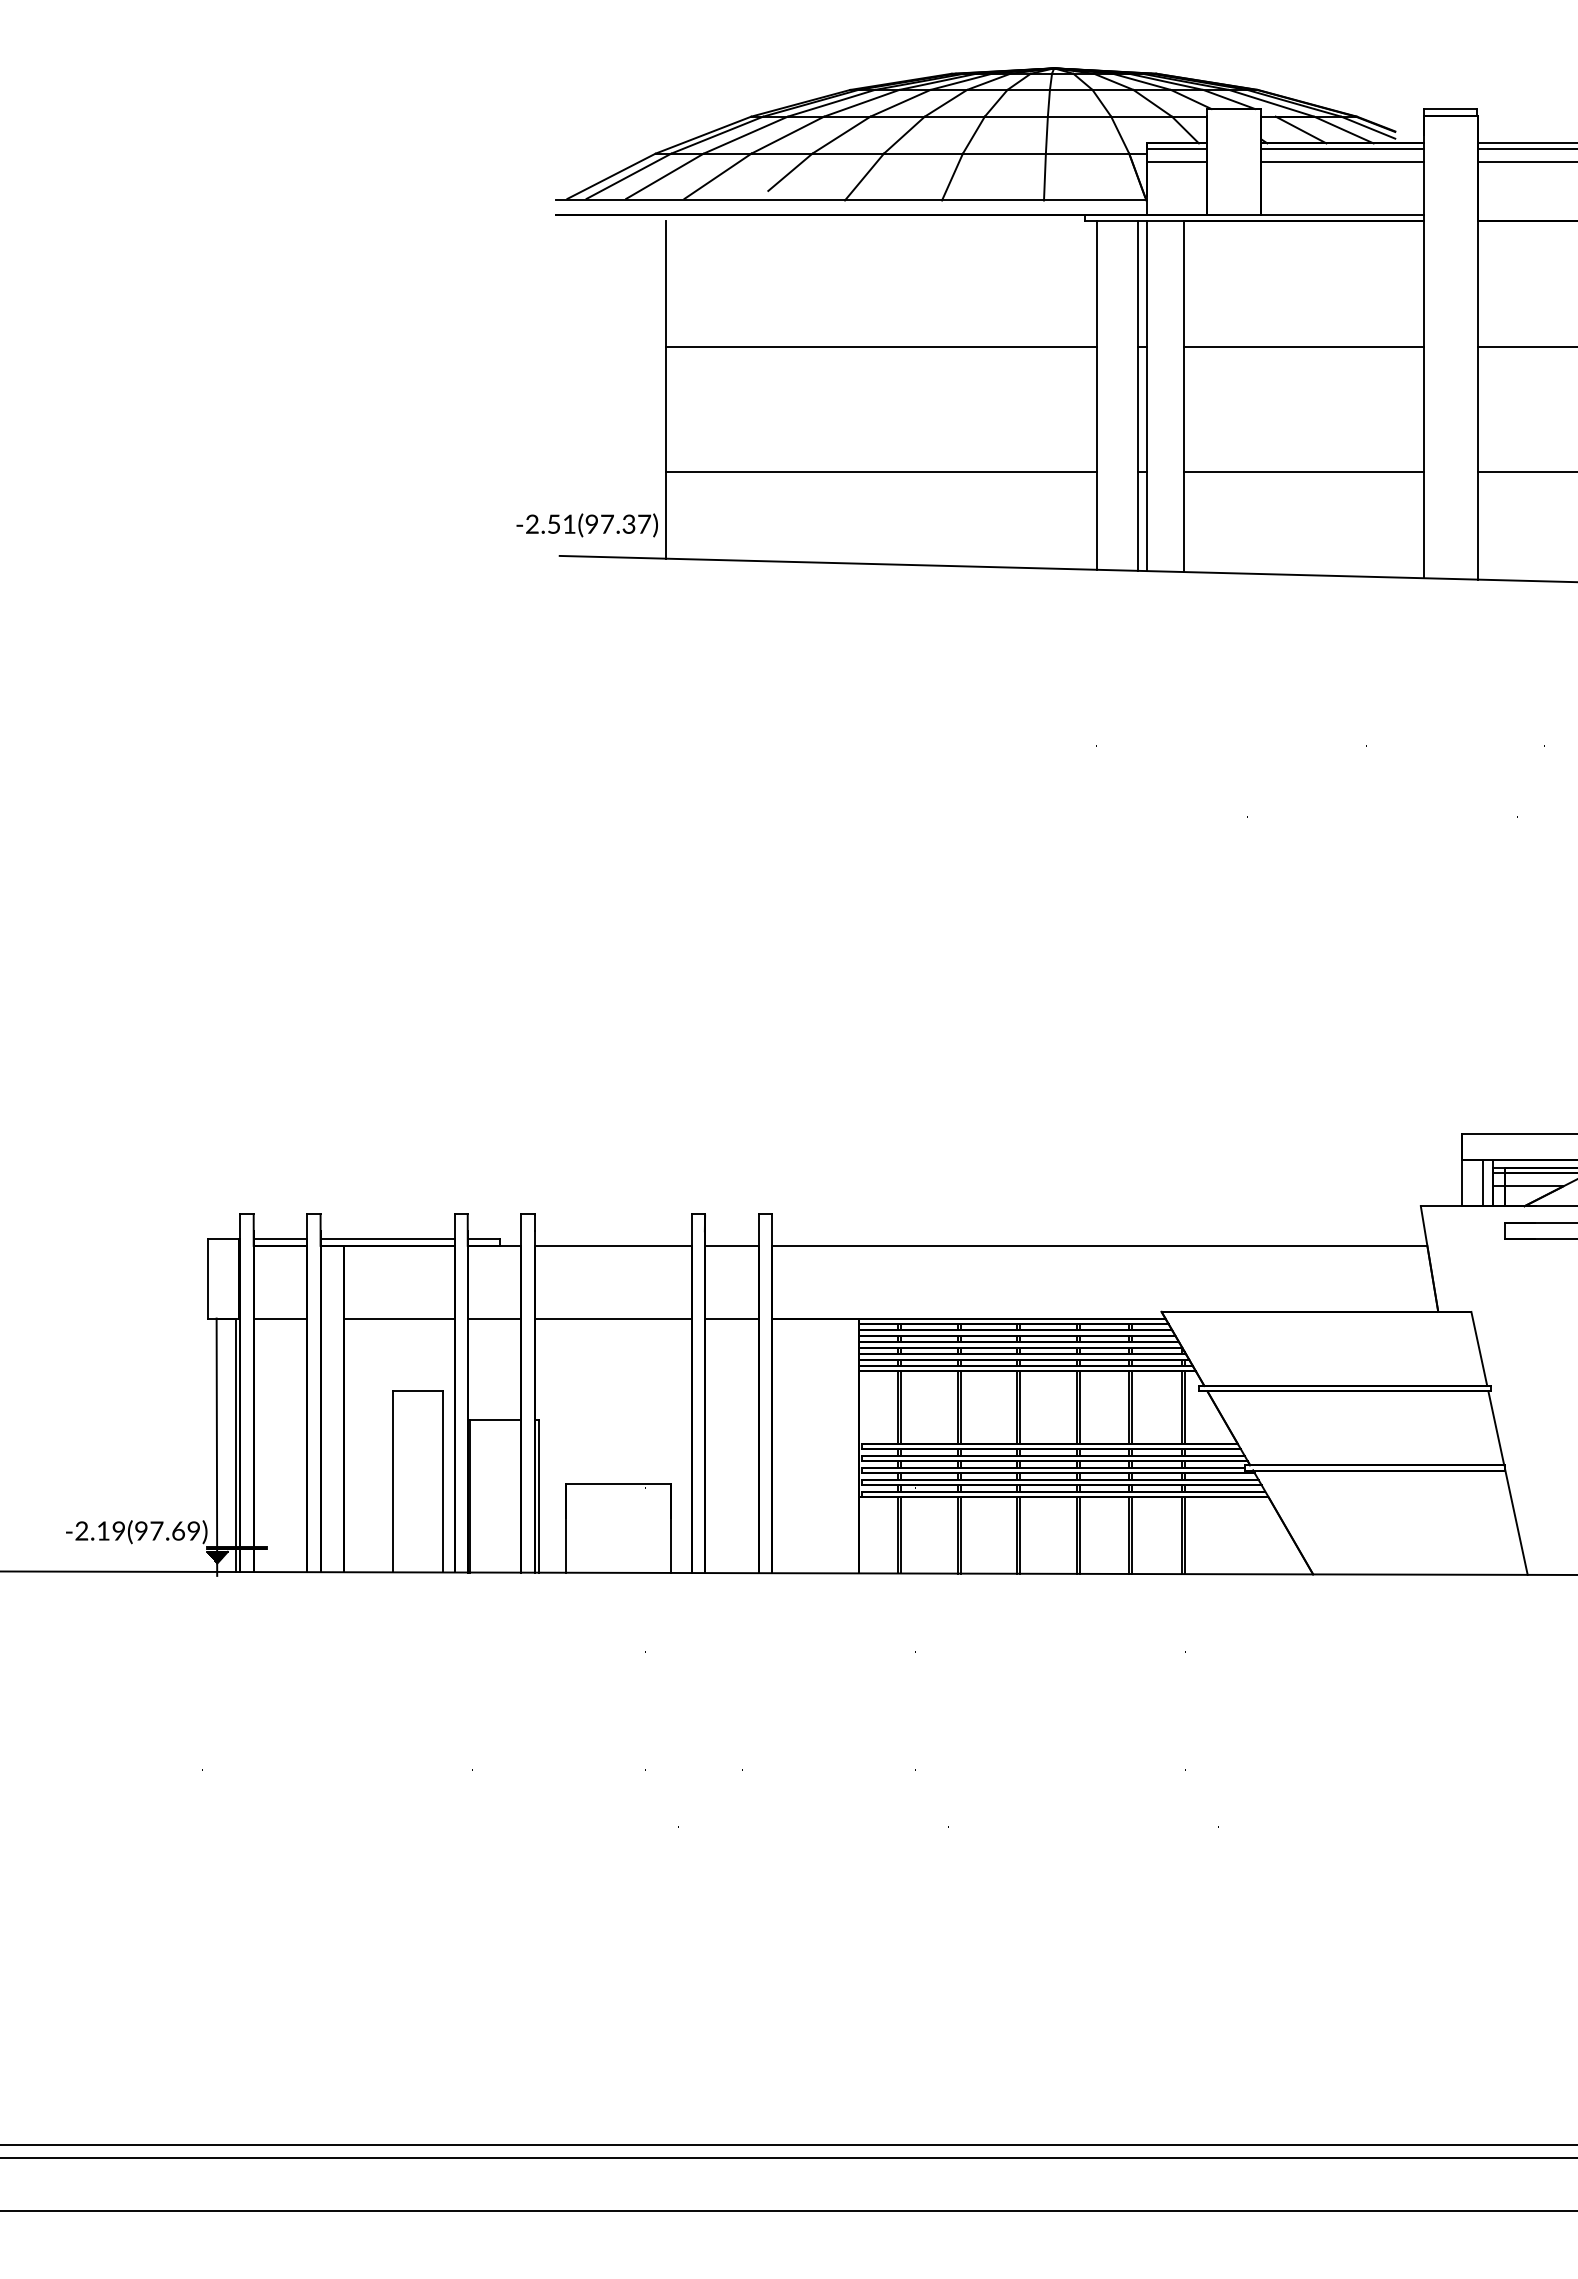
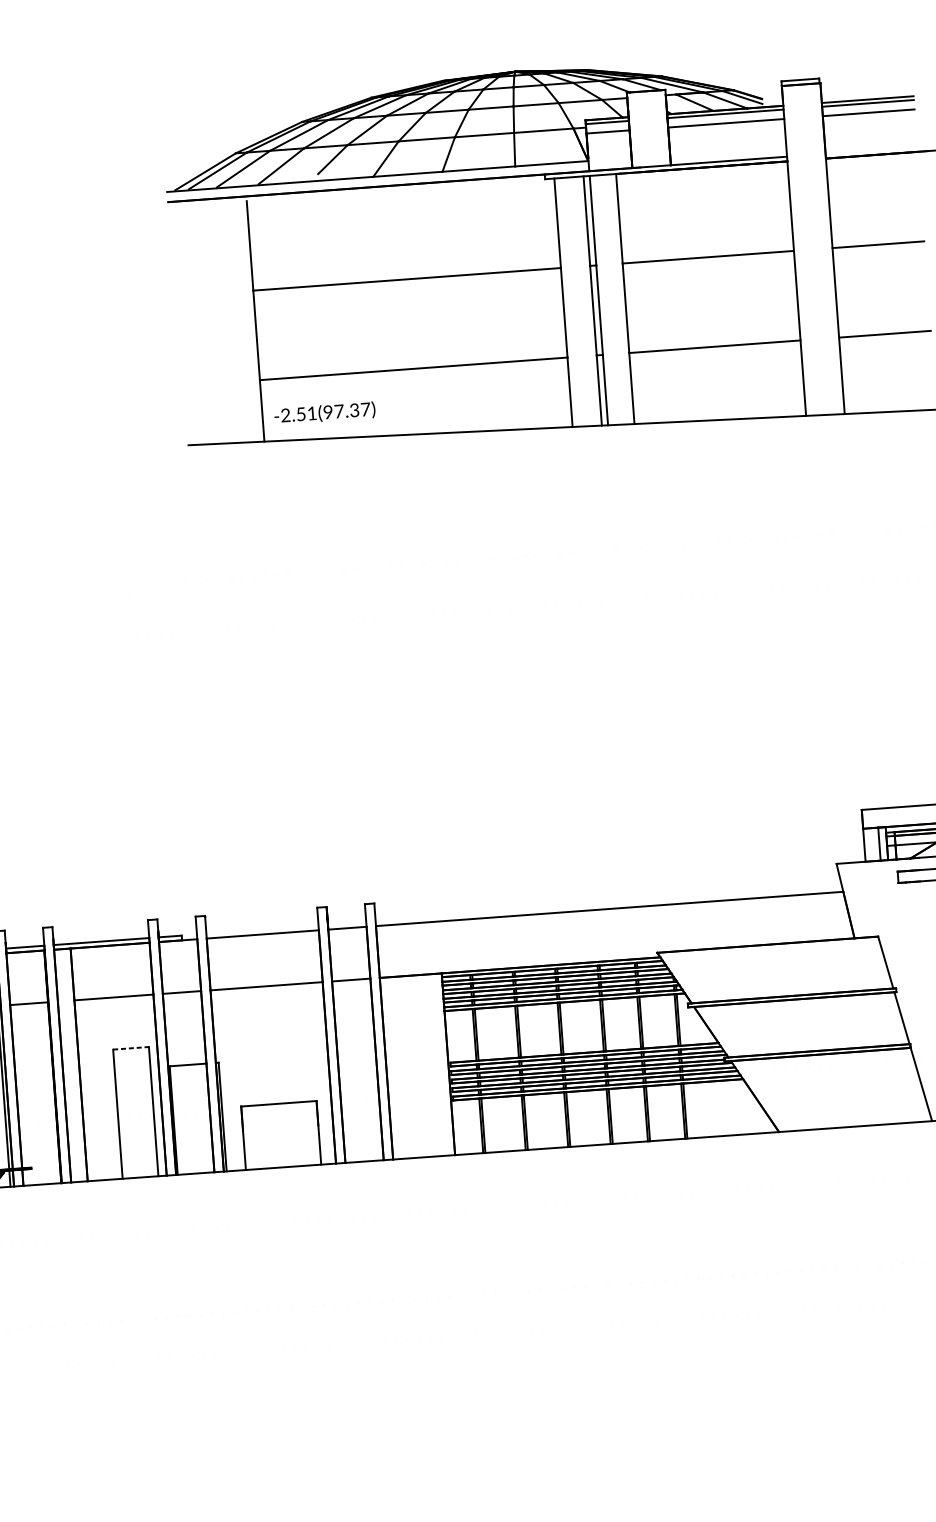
text: (586, 525) -> (324, 413), moved
line: (418, 1391) -> (131, 1048), solid -> dashed

